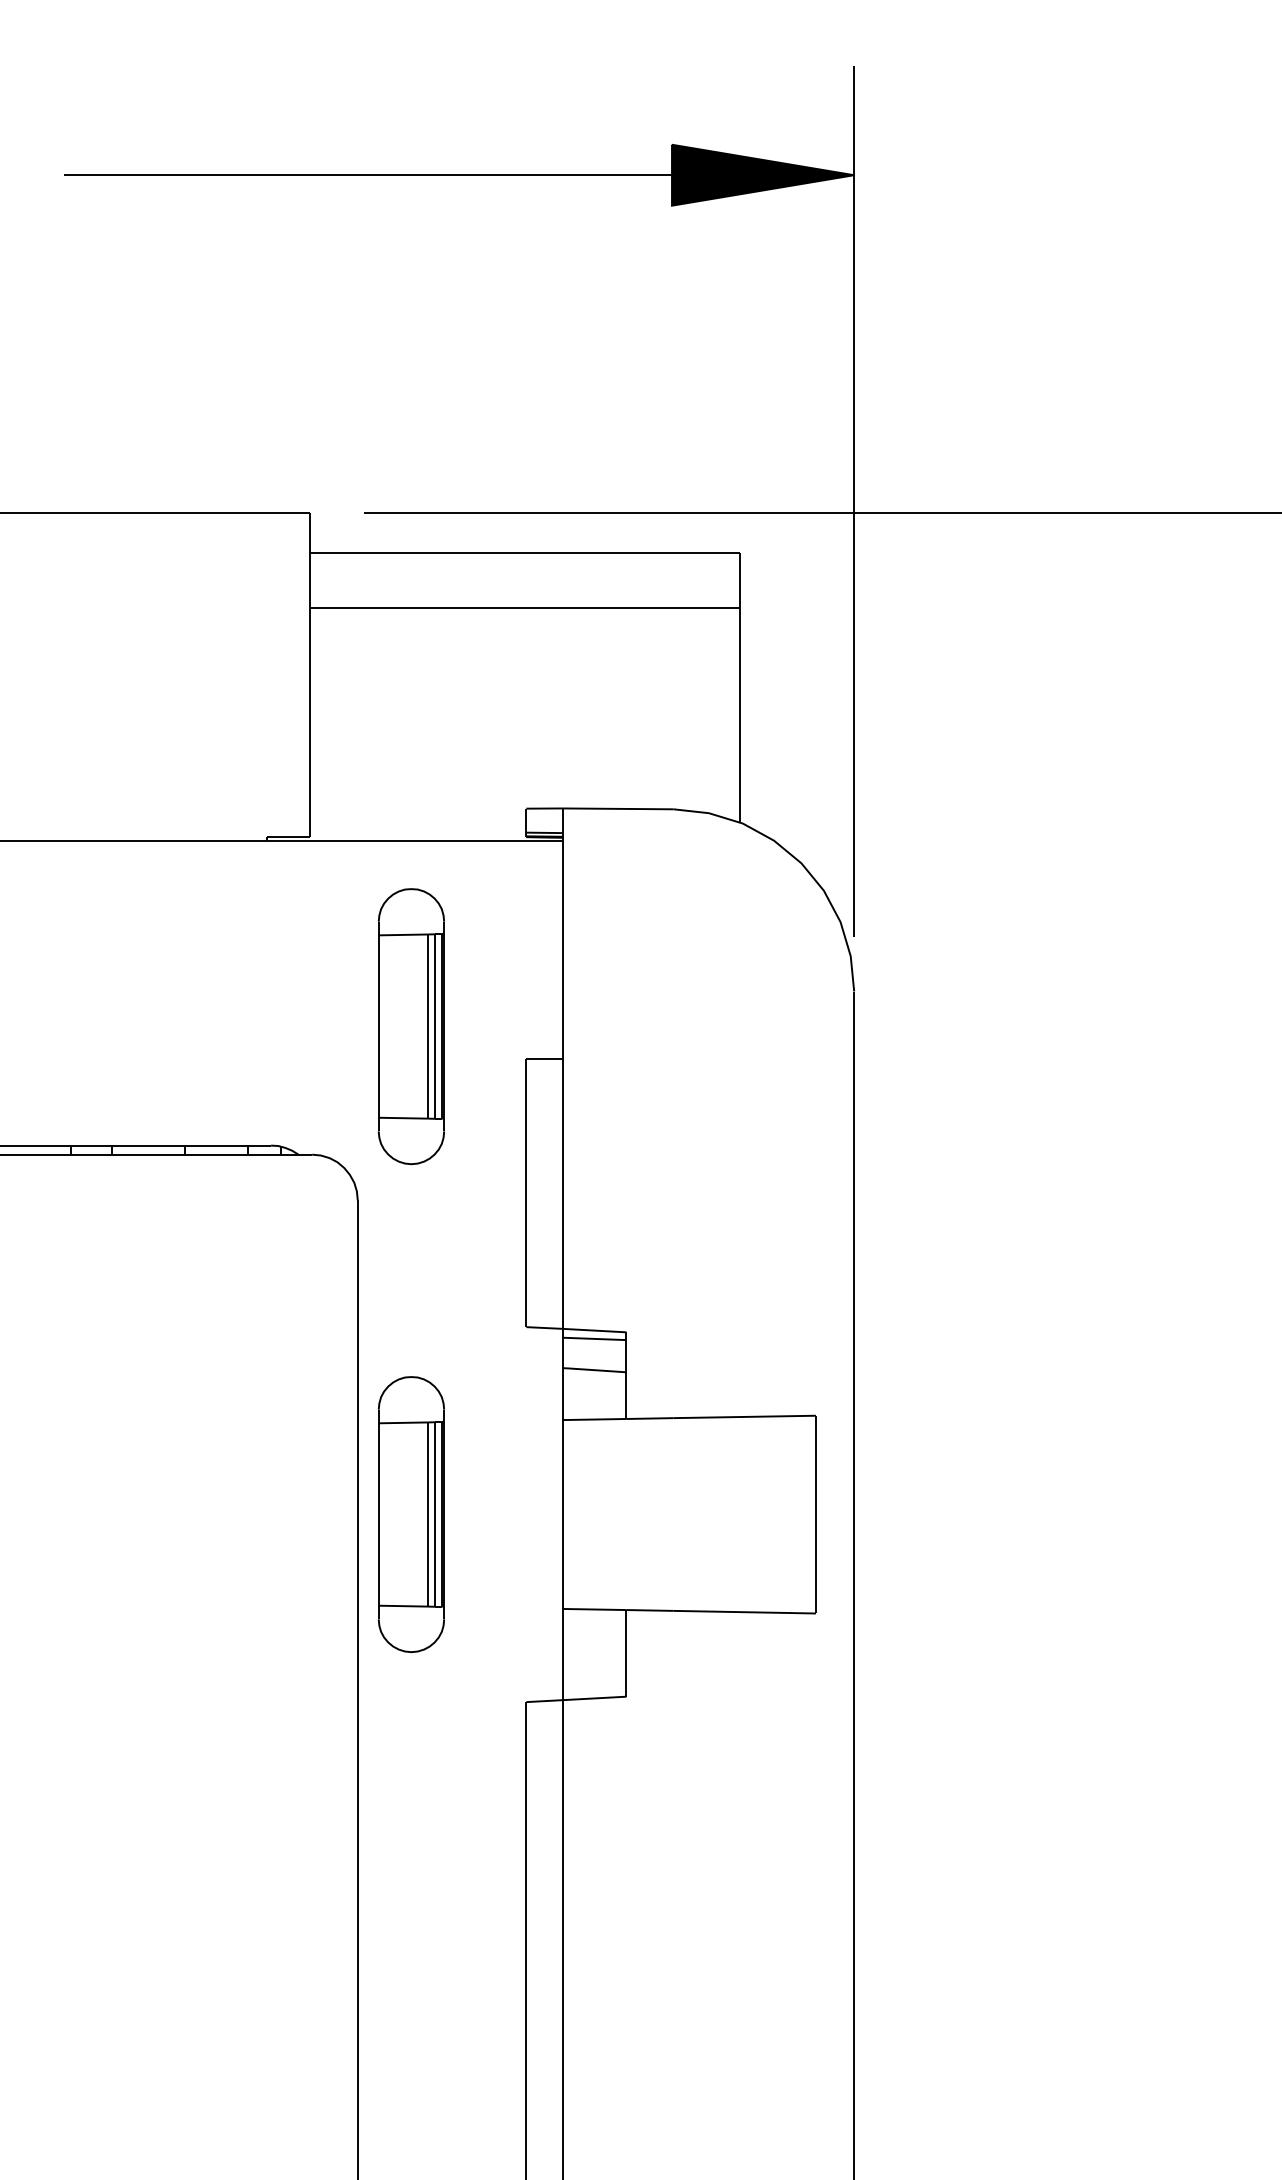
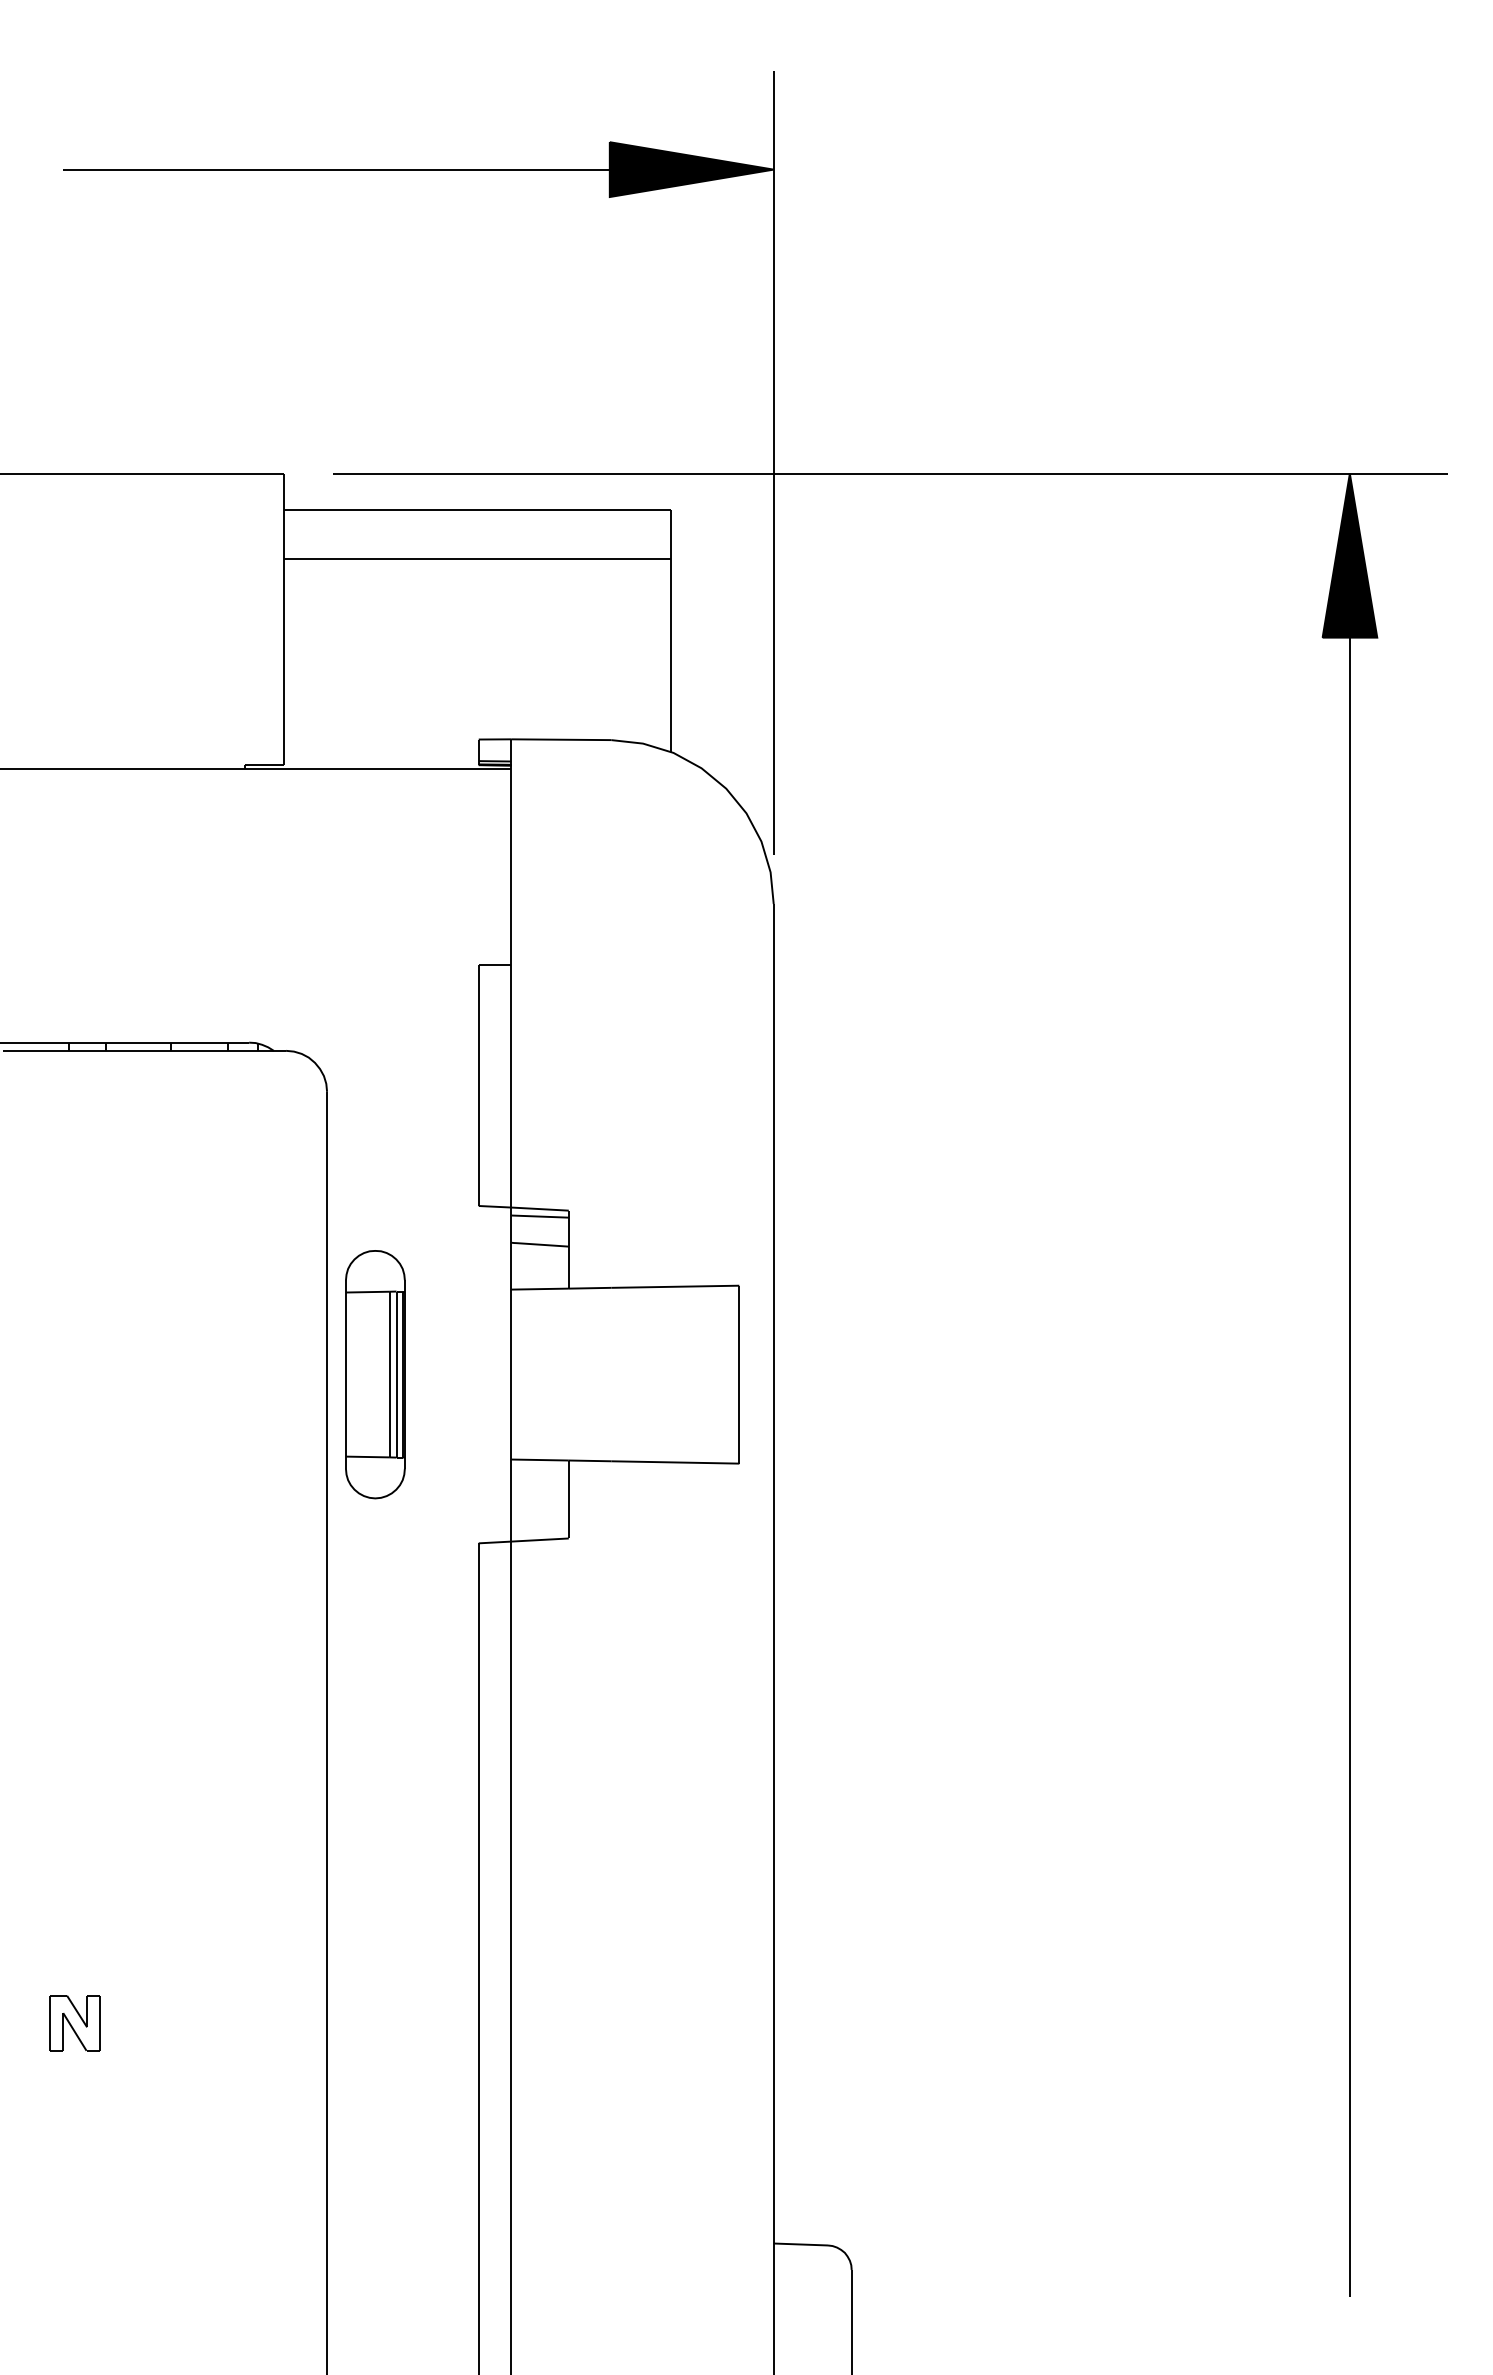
part: (411, 1026) -> (375, 935), removed

